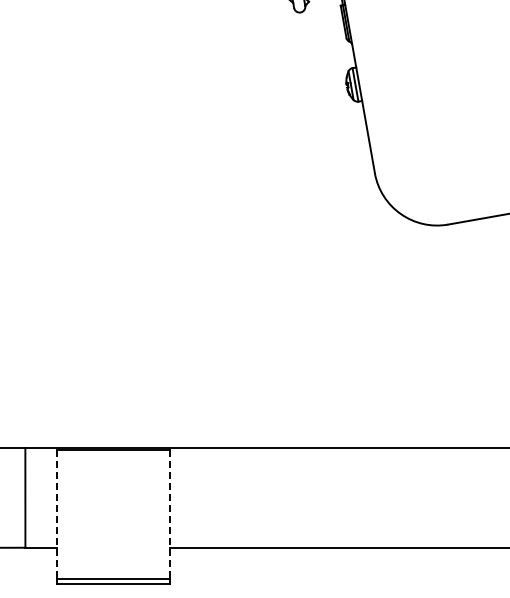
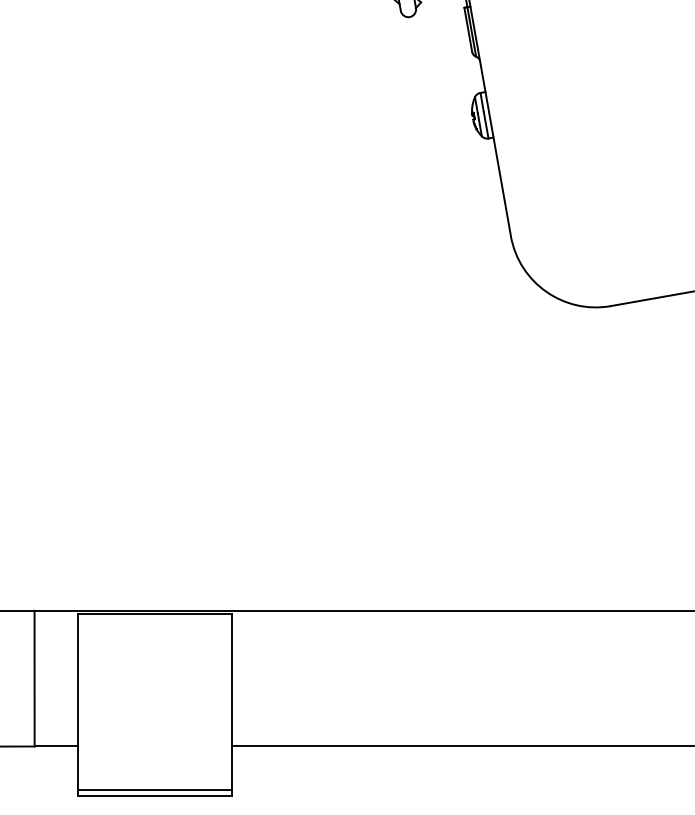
line: (57, 514) -> (78, 701), dashed -> solid
line: (170, 514) -> (232, 701), dashed -> solid

